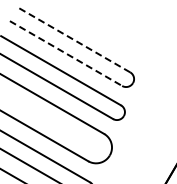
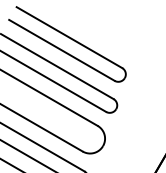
line: (74, 39) -> (69, 37), dashed -> solid
line: (66, 53) -> (62, 50), dashed -> solid

